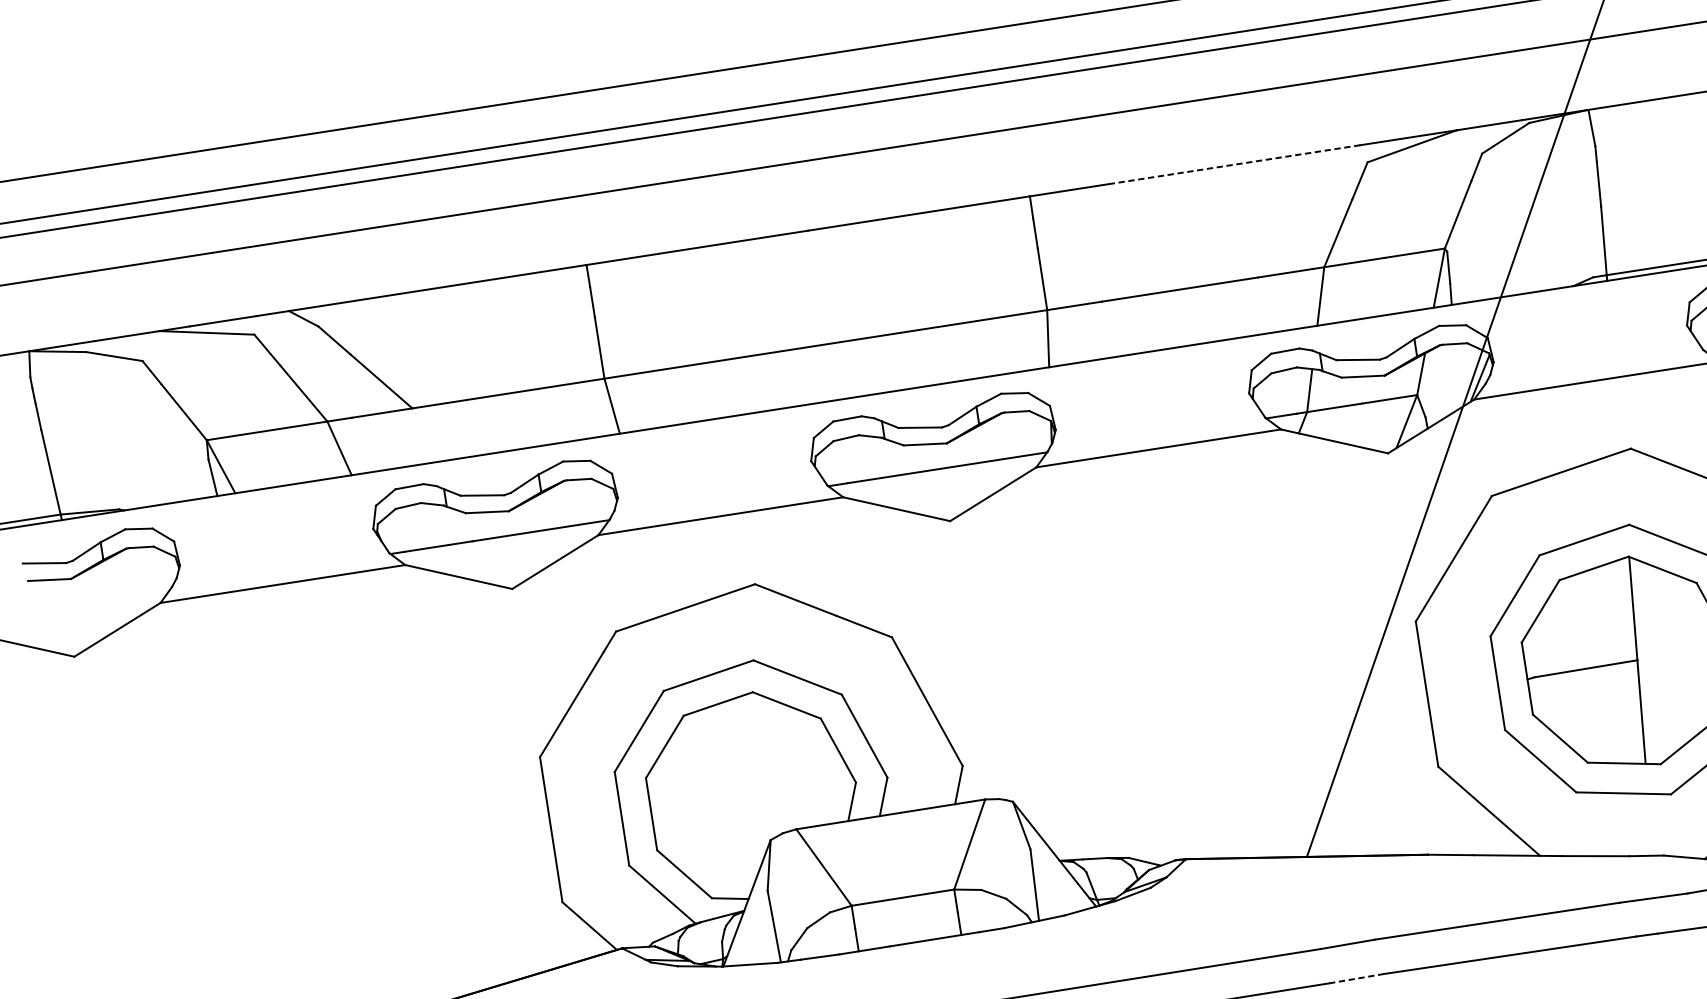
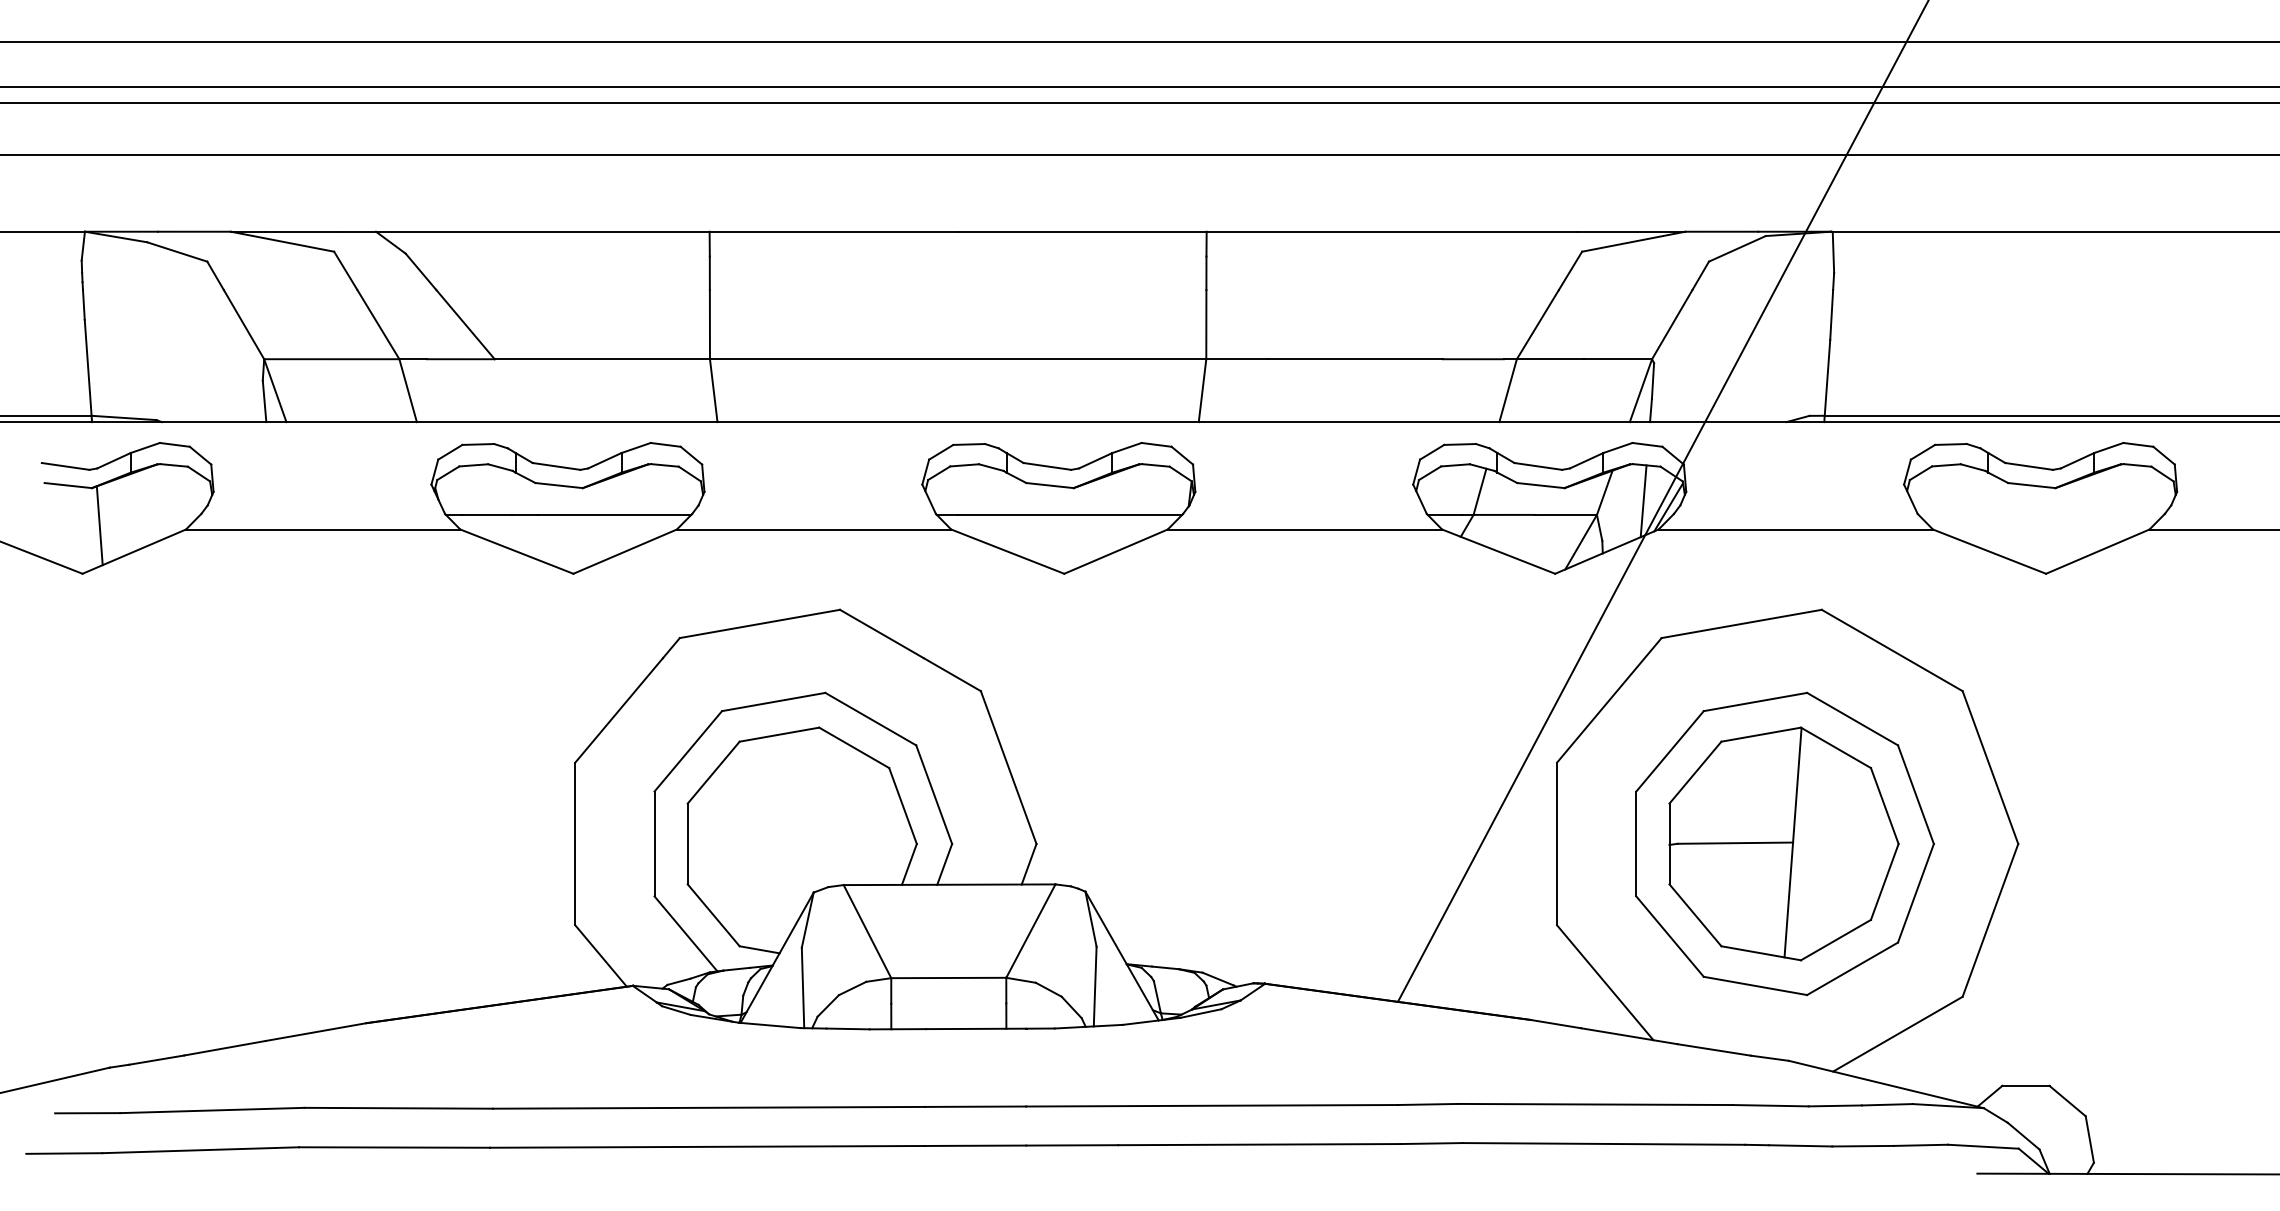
line: (1234, 164) -> (1436, 231), dashed -> solid
line: (1456, 376) -> (1643, 501), added
line: (82, 611) -> (99, 525), added
line: (1356, 978) -> (1431, 1143), dashed -> solid

